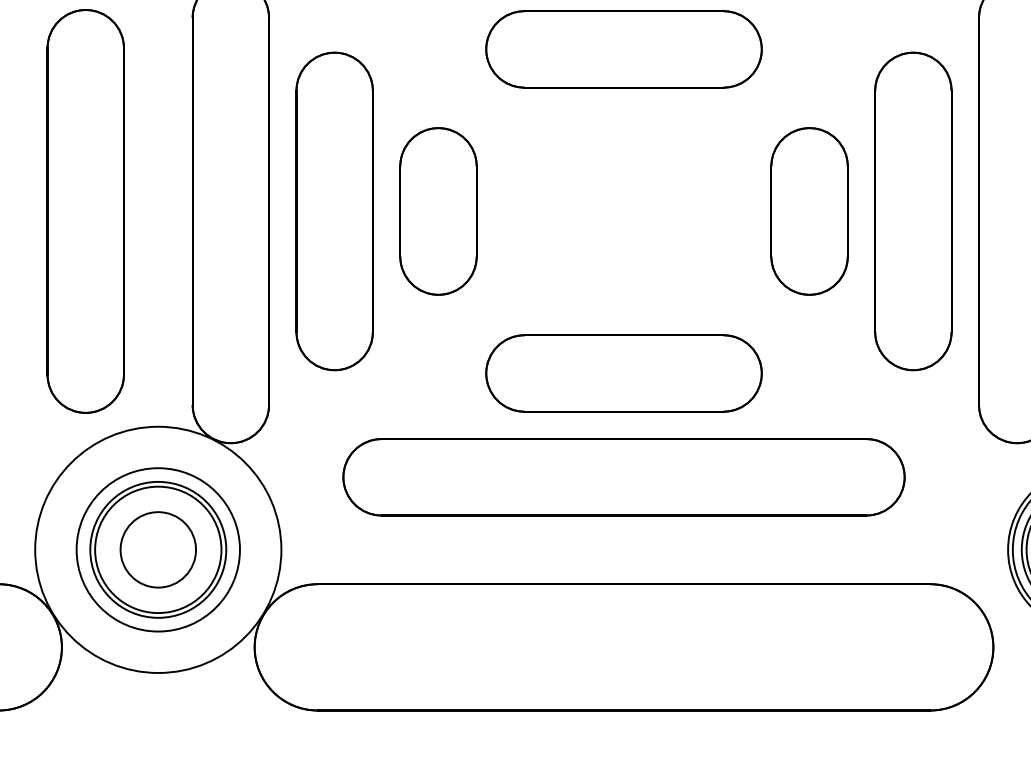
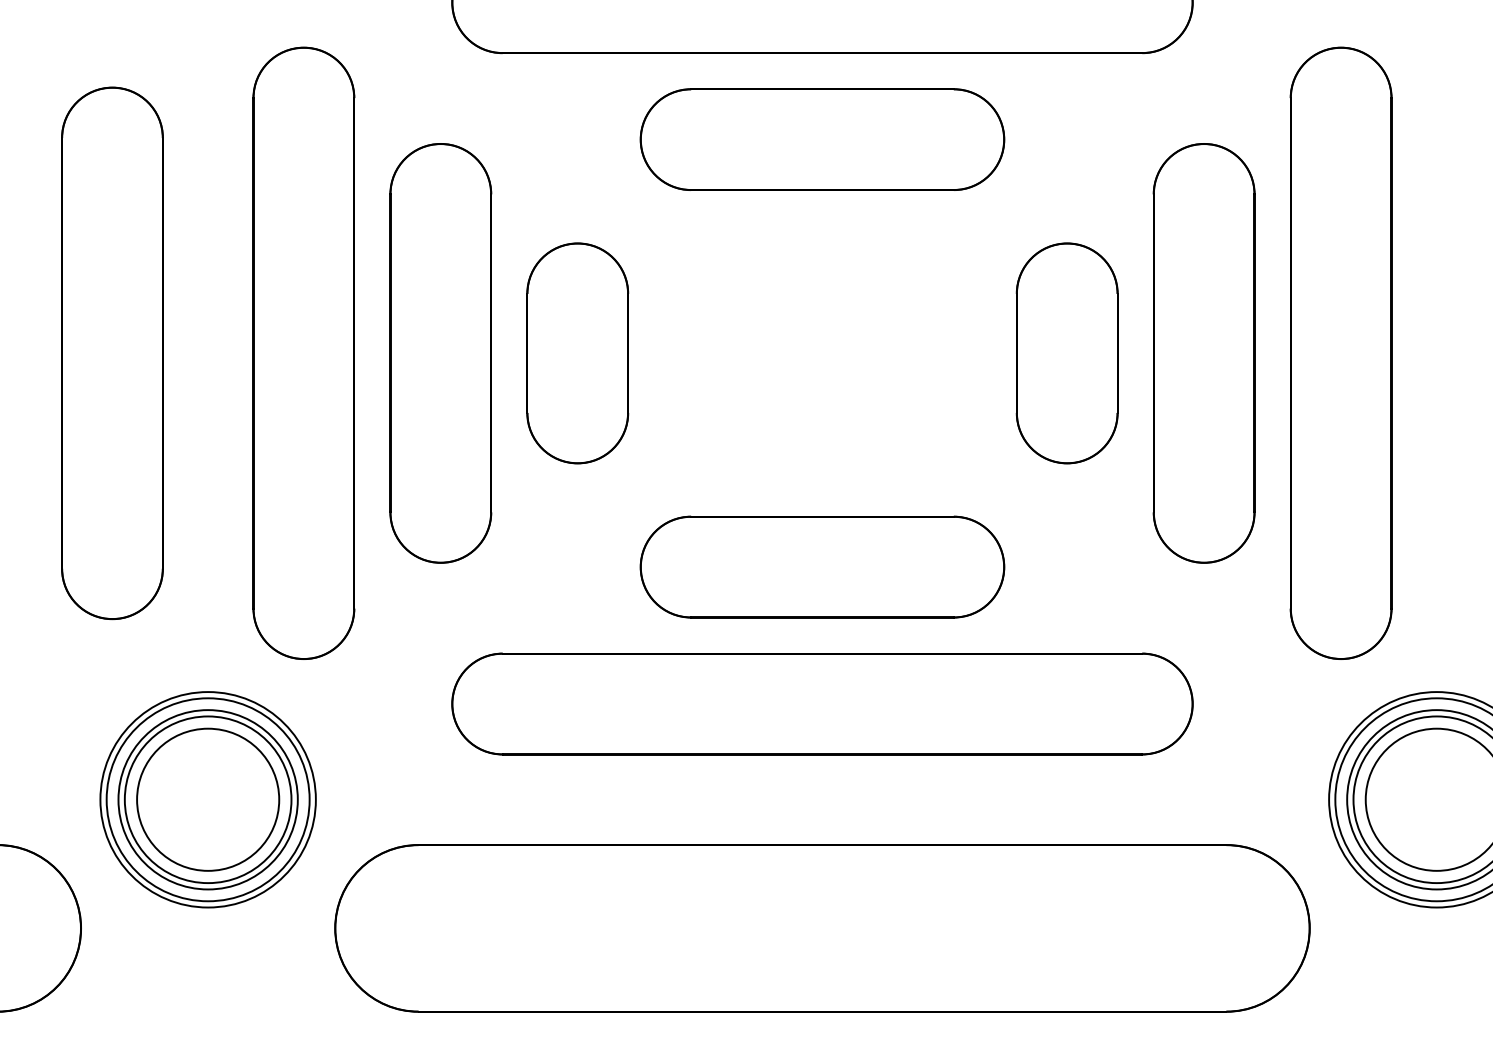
circle: (157, 549) -> (207, 799), size x0.62
circle: (158, 549) -> (208, 799), size x1.43

